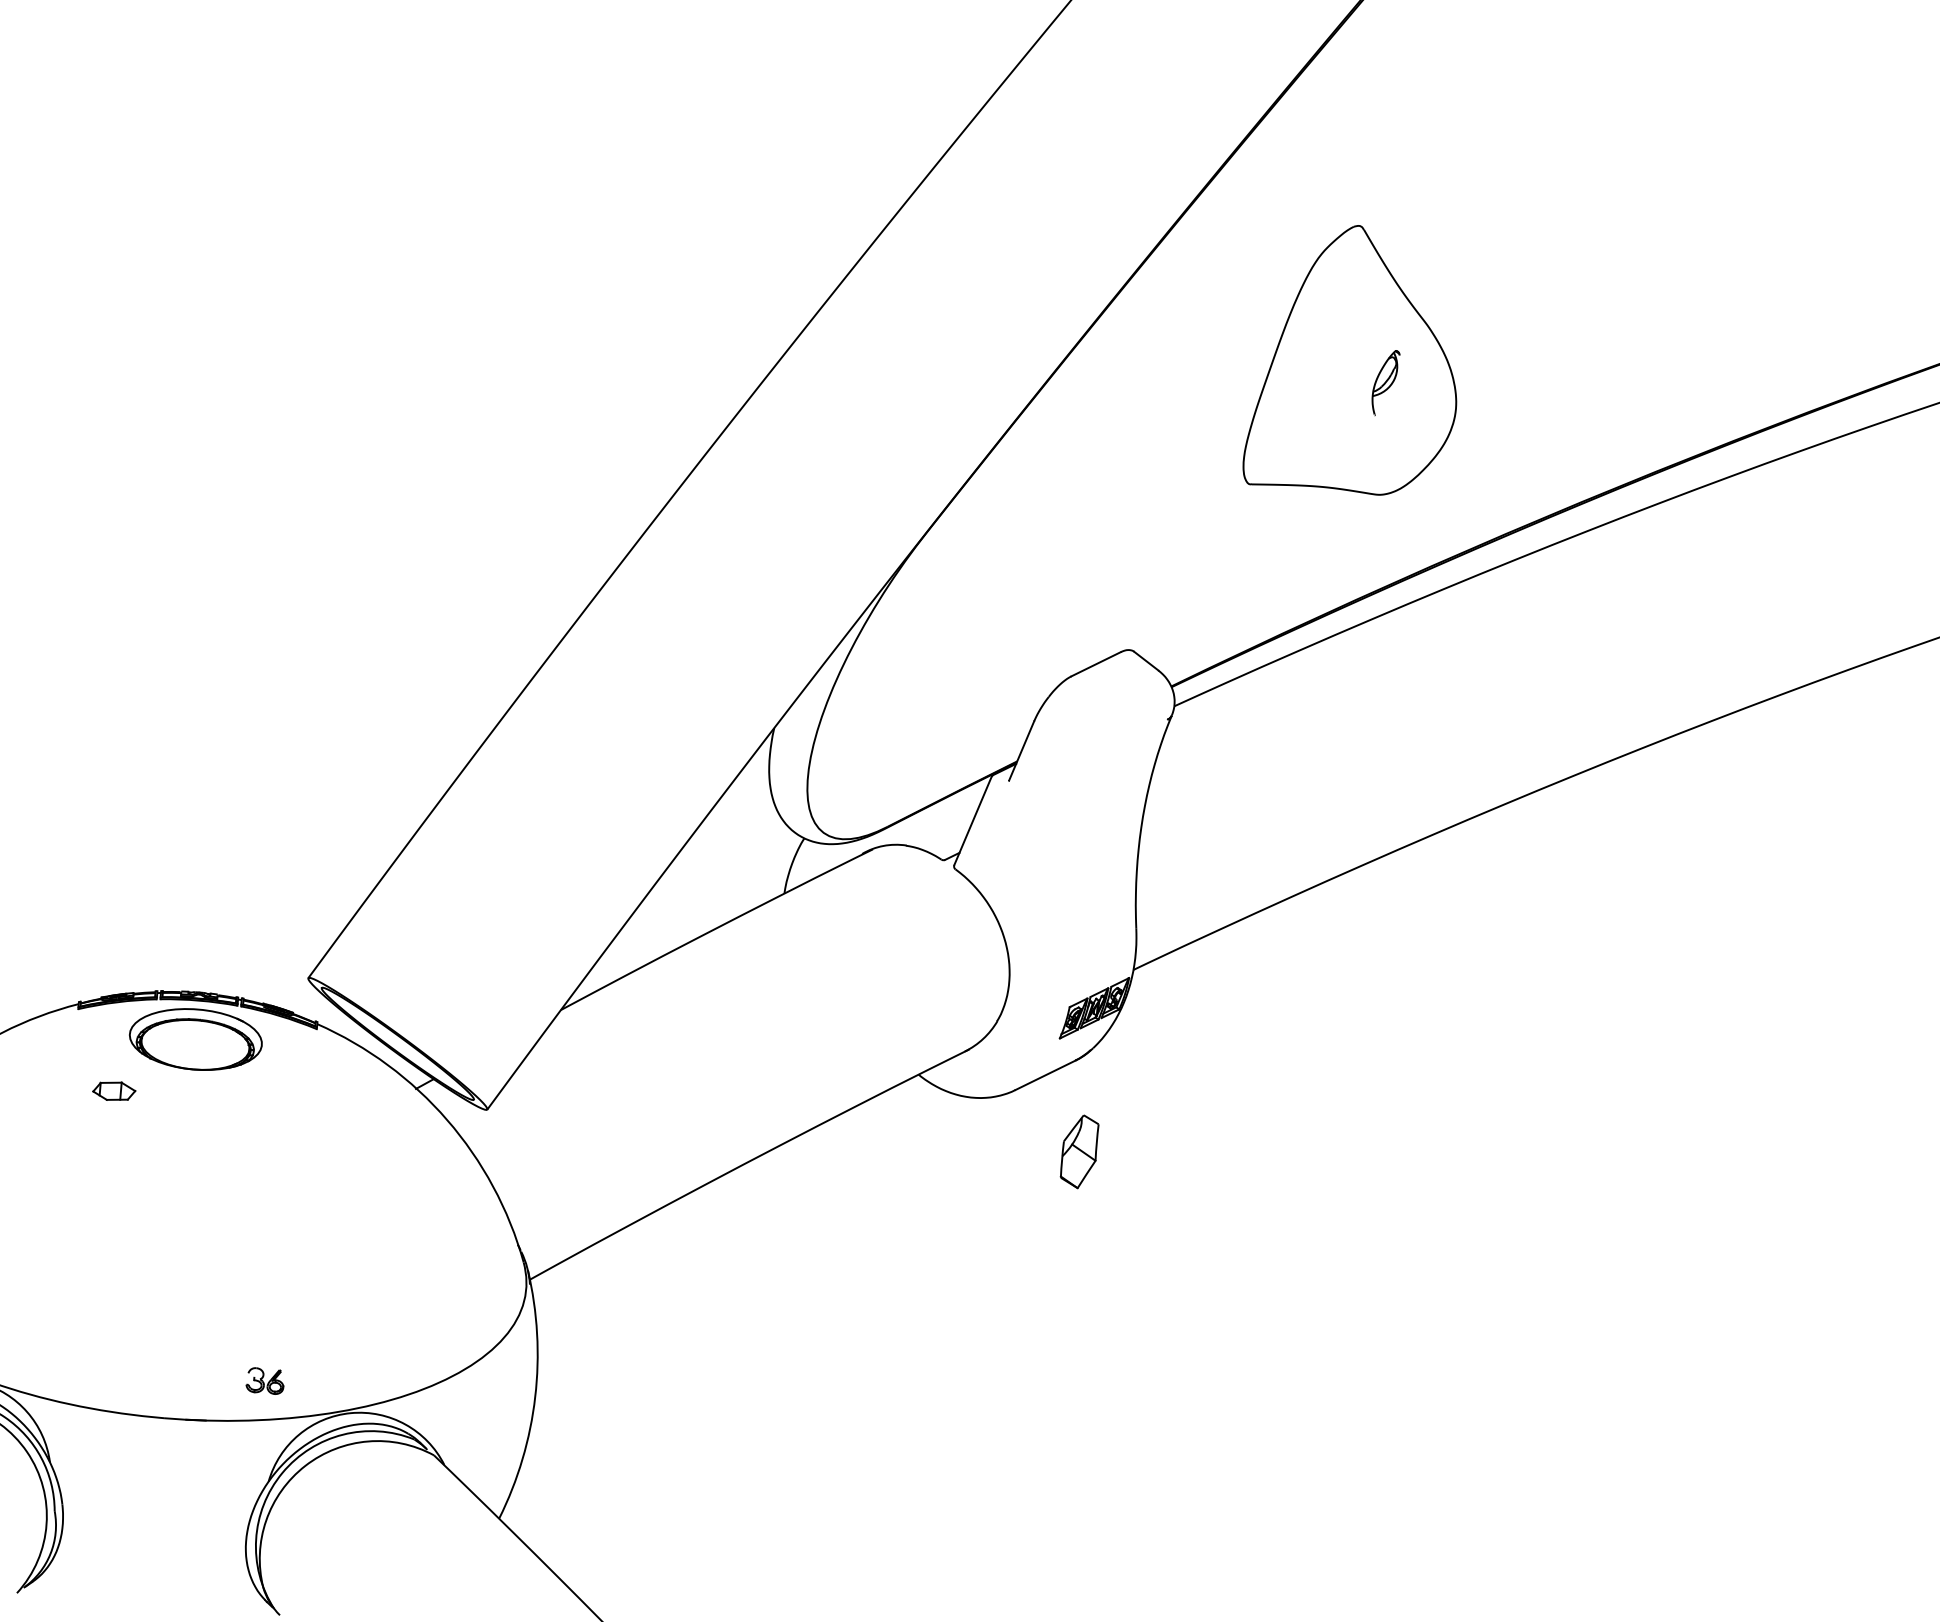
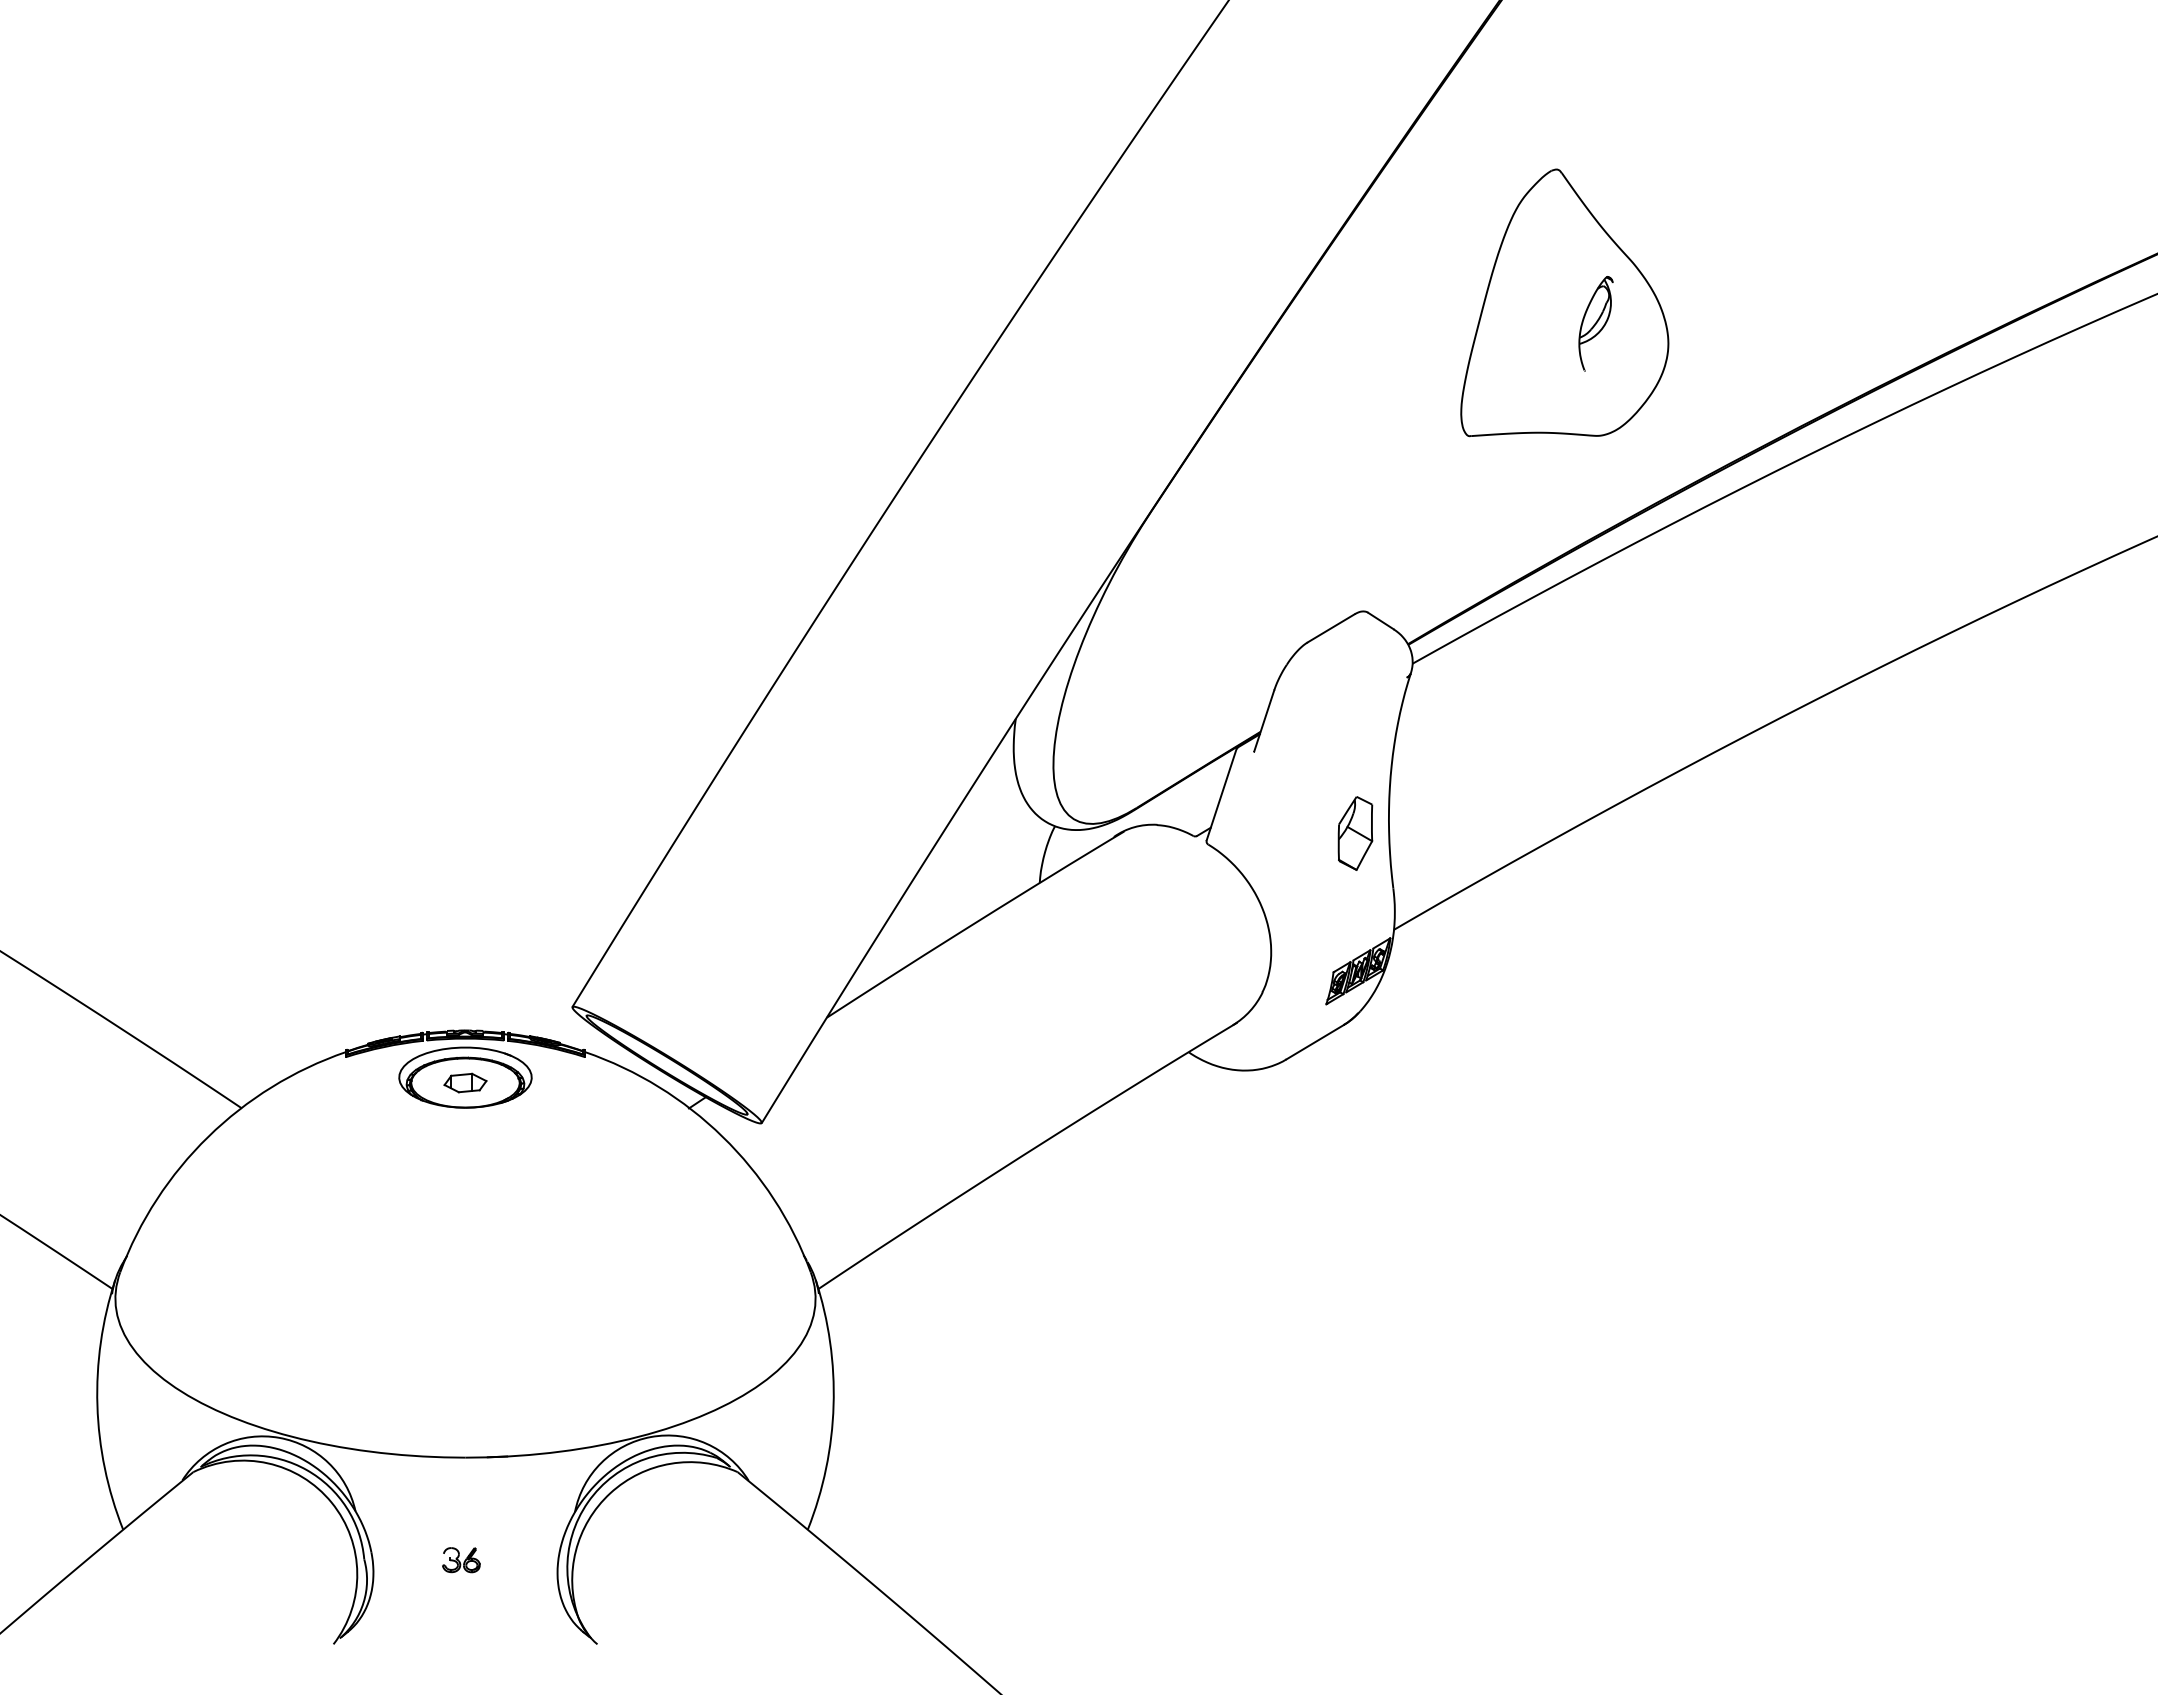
part: (1385, 382) -> (1595, 323), size x1.43
part: (114, 1090) -> (465, 1082), moved
part: (1079, 1151) -> (1355, 833), moved
part: (265, 1381) -> (461, 1560), moved

